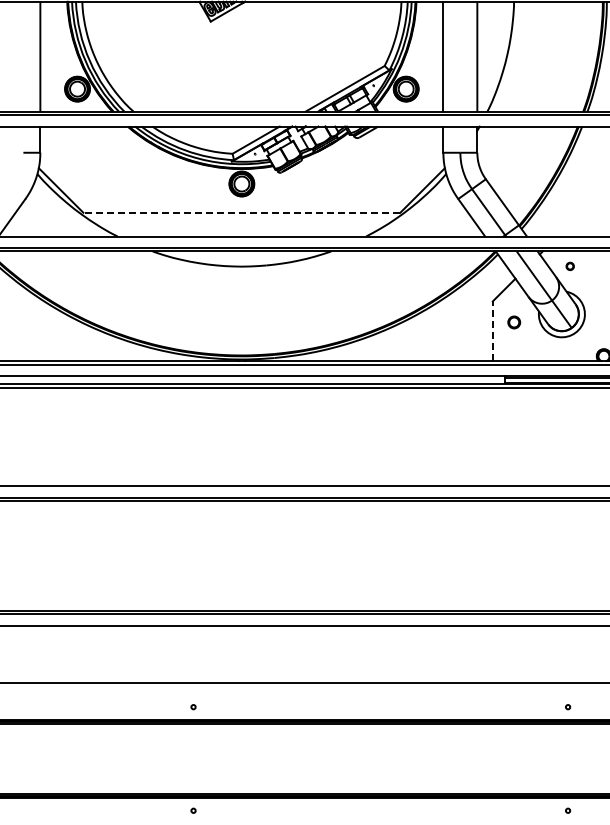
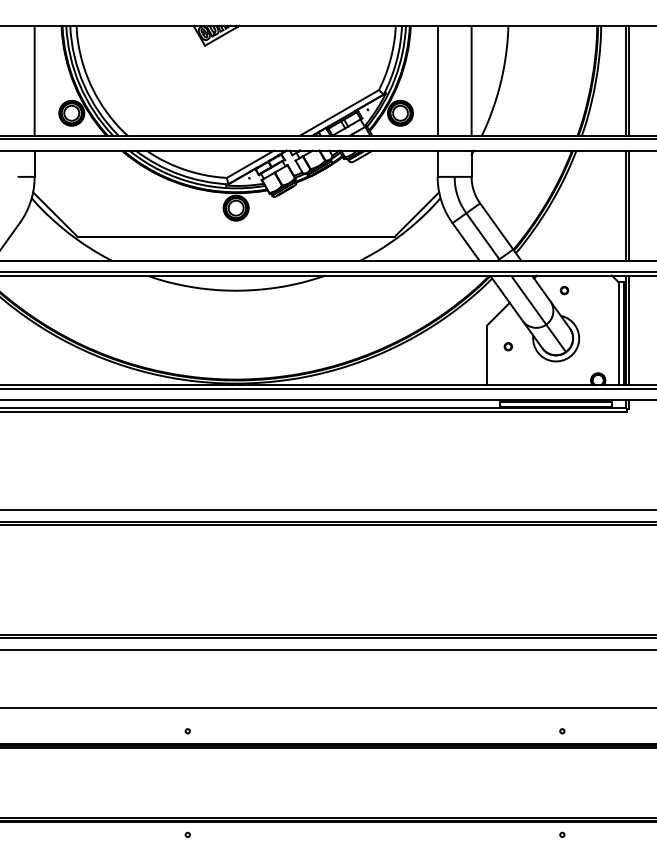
line: (241, 212) -> (235, 236), dashed -> solid
part: (513, 322) -> (507, 346), size x0.62
line: (493, 331) -> (487, 355), dashed -> solid

